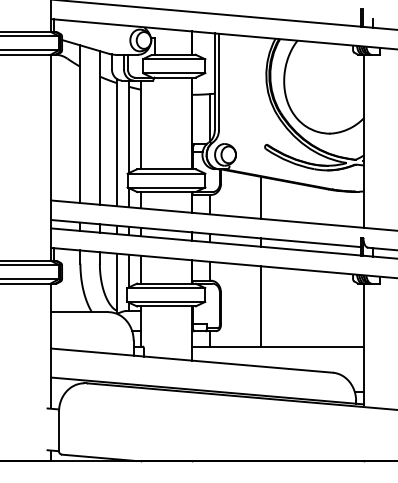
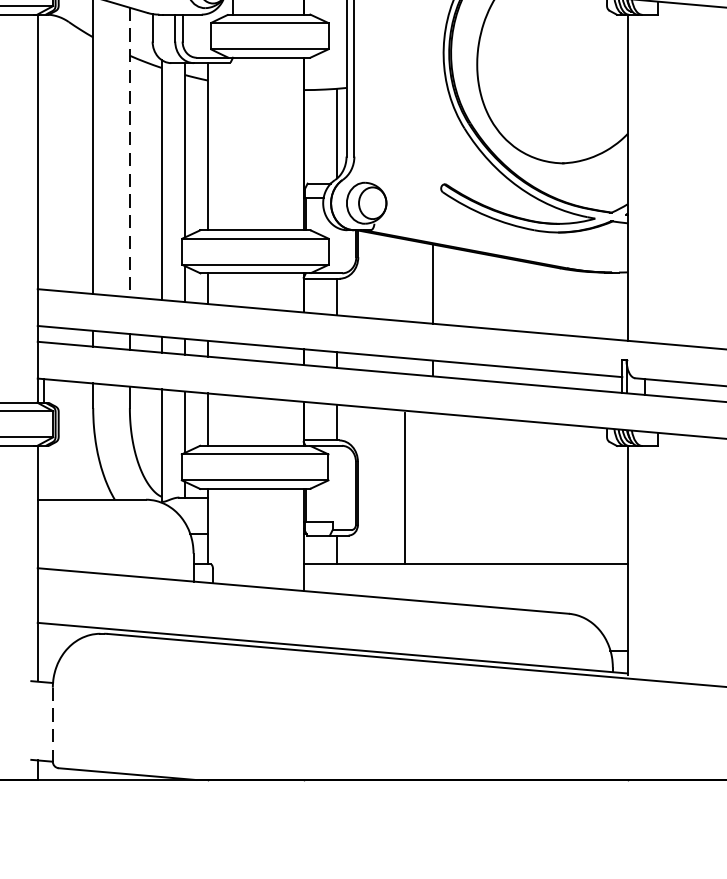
line: (99, 127) -> (129, 151), solid -> dashed
line: (260, 306) -> (404, 488), moved
line: (59, 431) -> (53, 724), solid -> dashed

